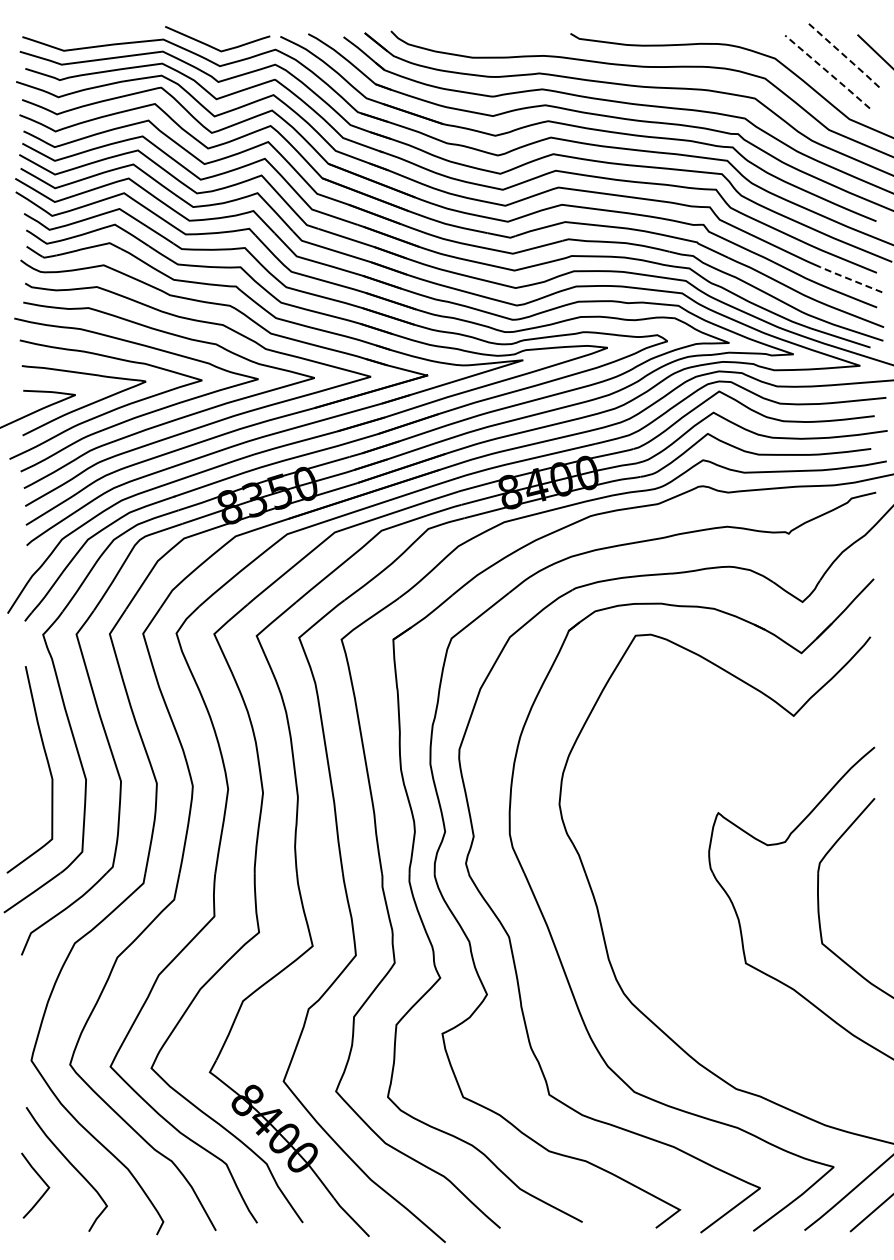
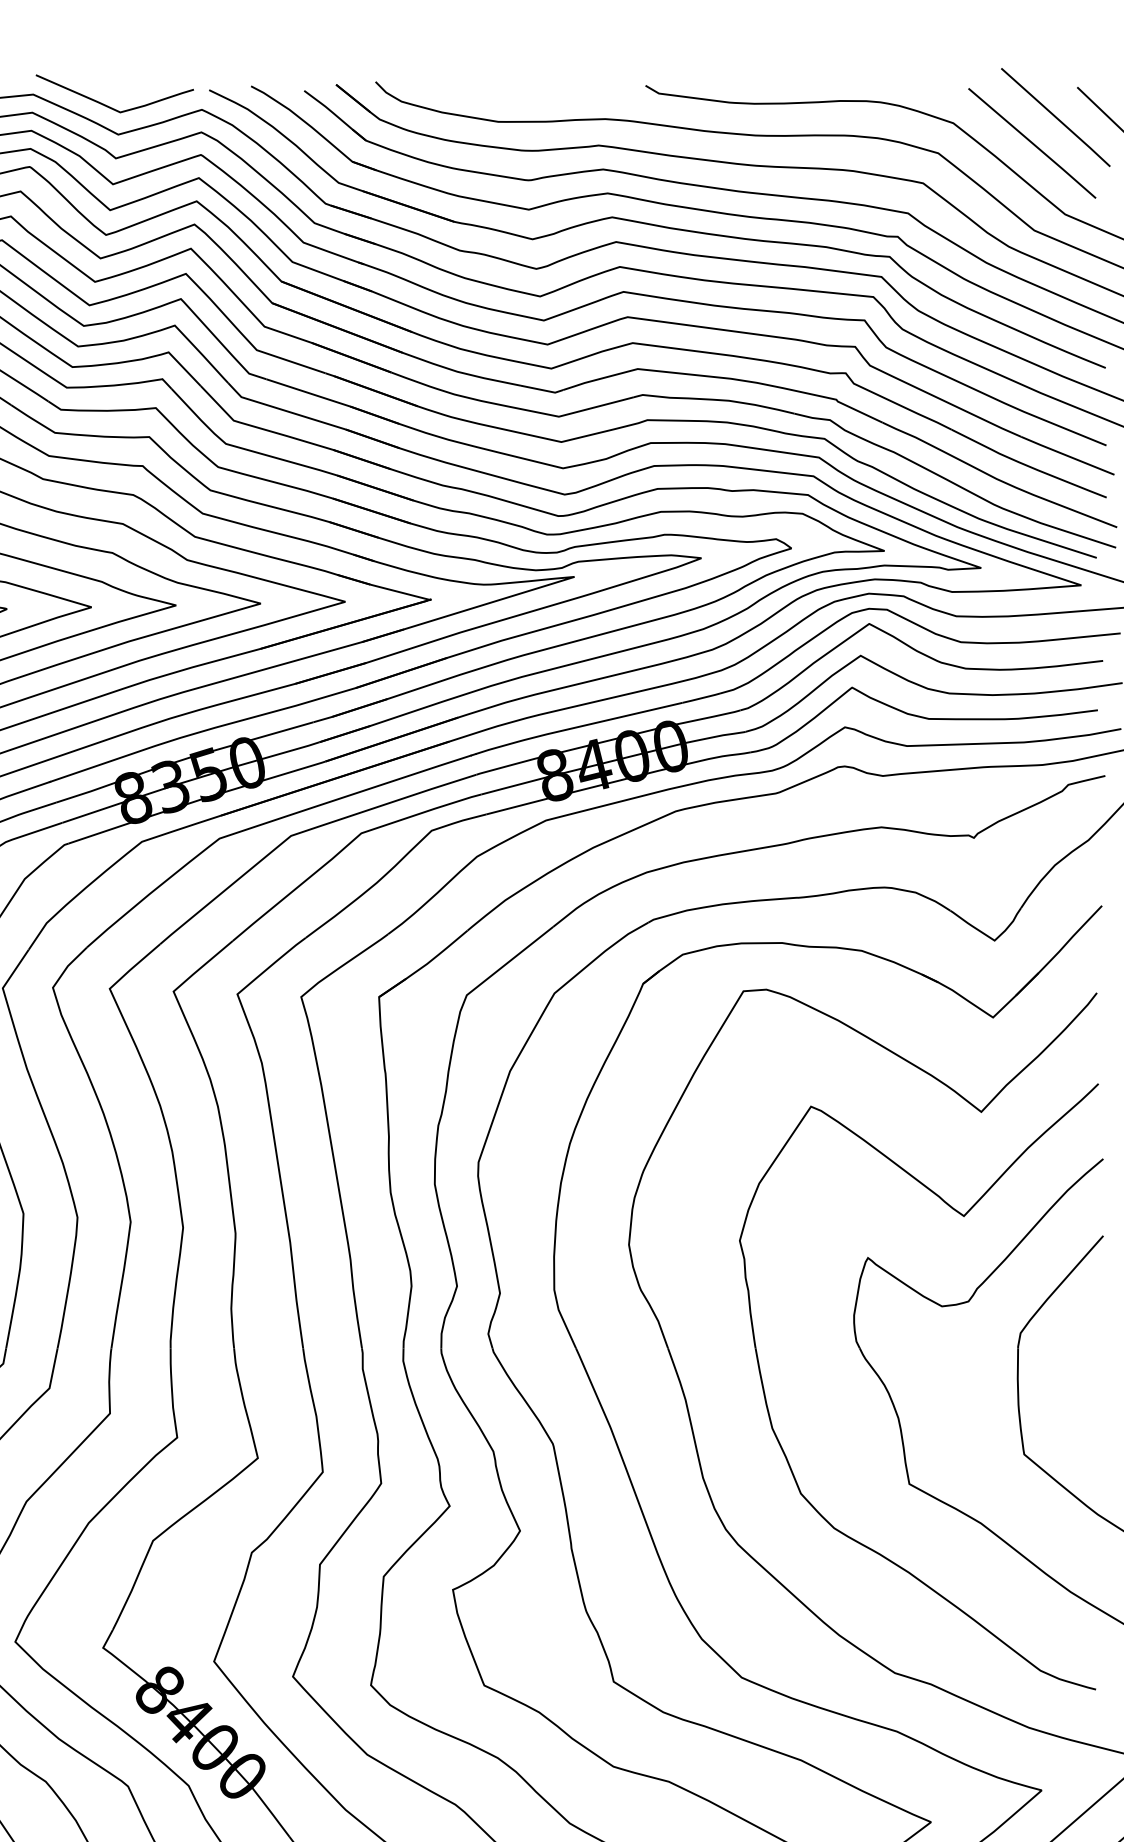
line: (843, 55) -> (1056, 118), dashed -> solid
line: (828, 72) -> (1033, 144), dashed -> solid
line: (848, 278) -> (1063, 453), dashed -> solid
part: (661, 937) -> (782, 1445), added

